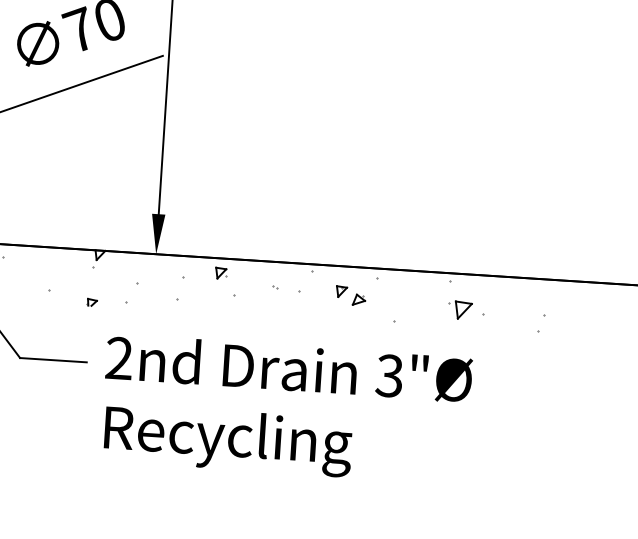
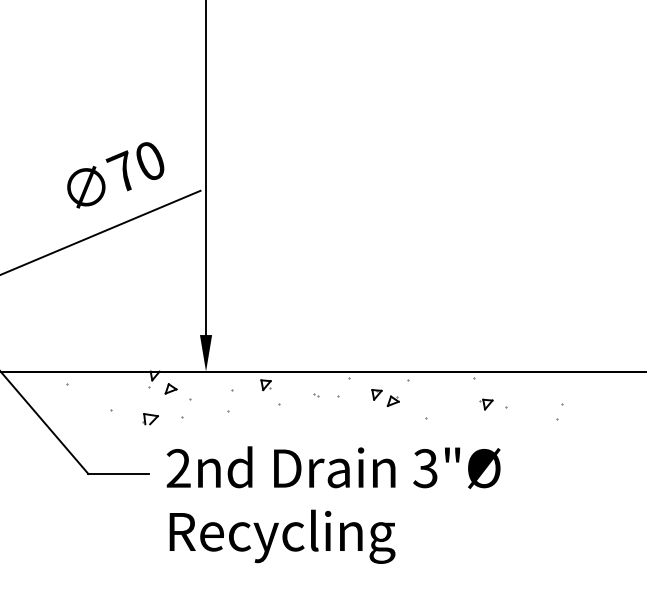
part: (116, 270) -> (170, 388), added
part: (91, 302) -> (150, 419), size x1.67
part: (460, 310) -> (486, 404), size x0.62

